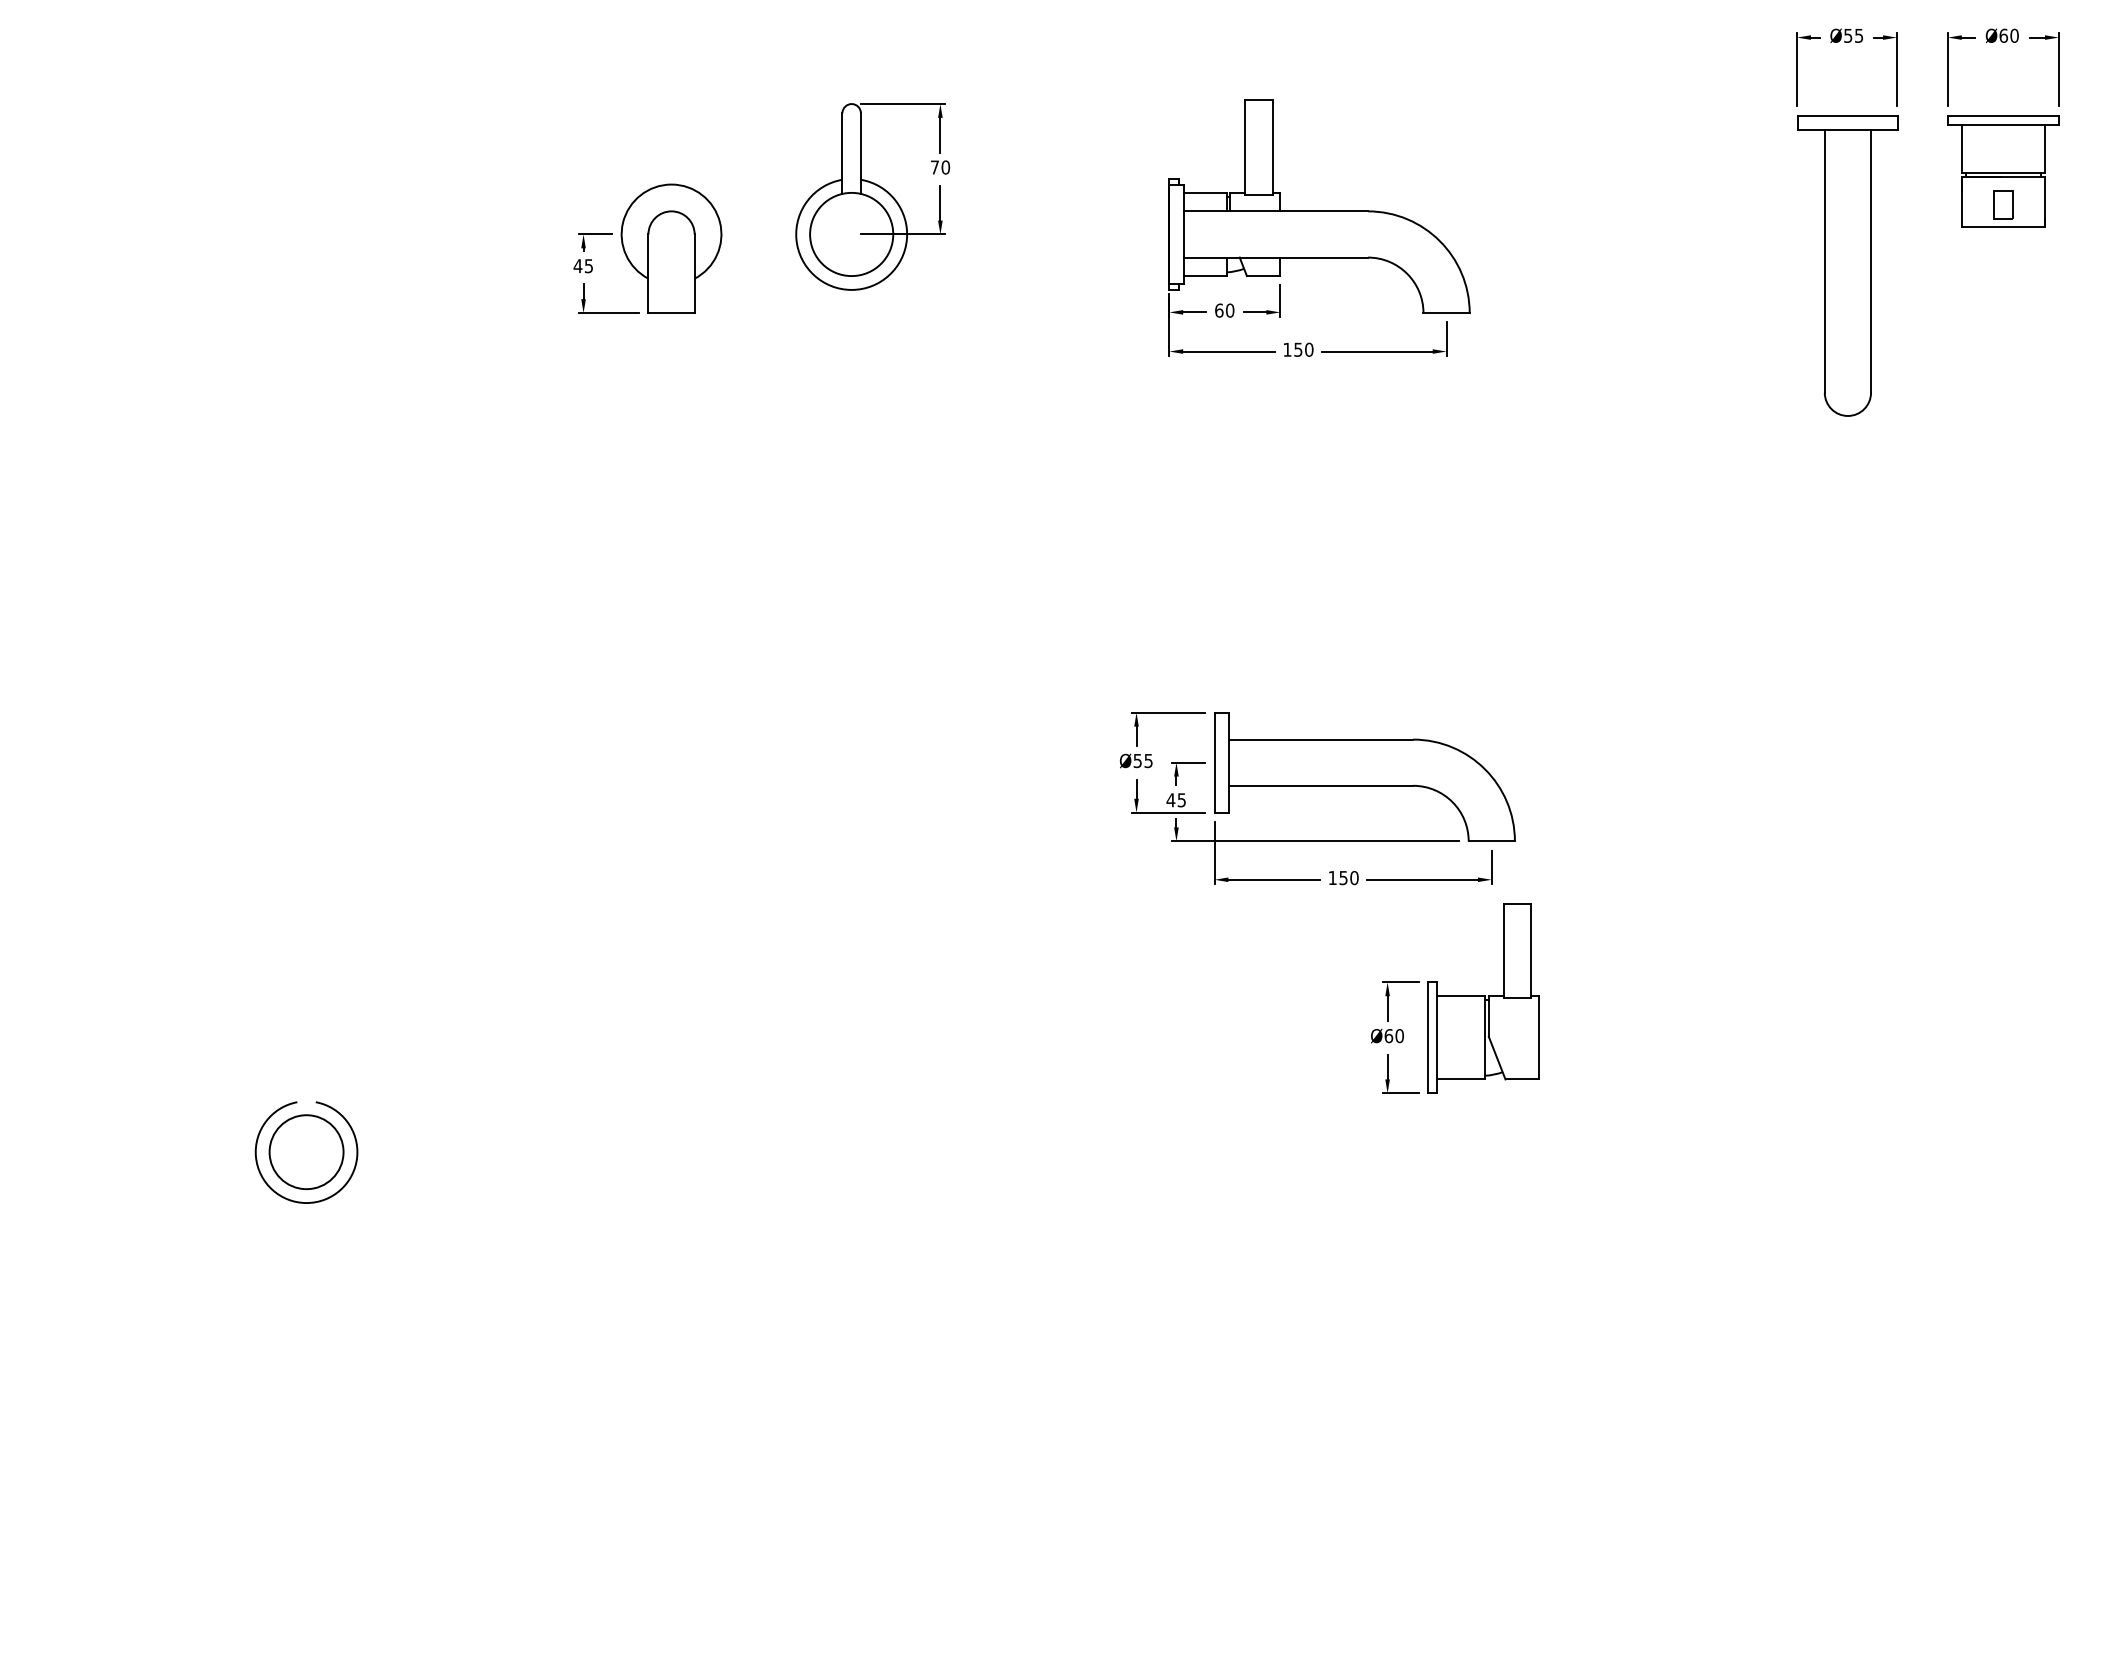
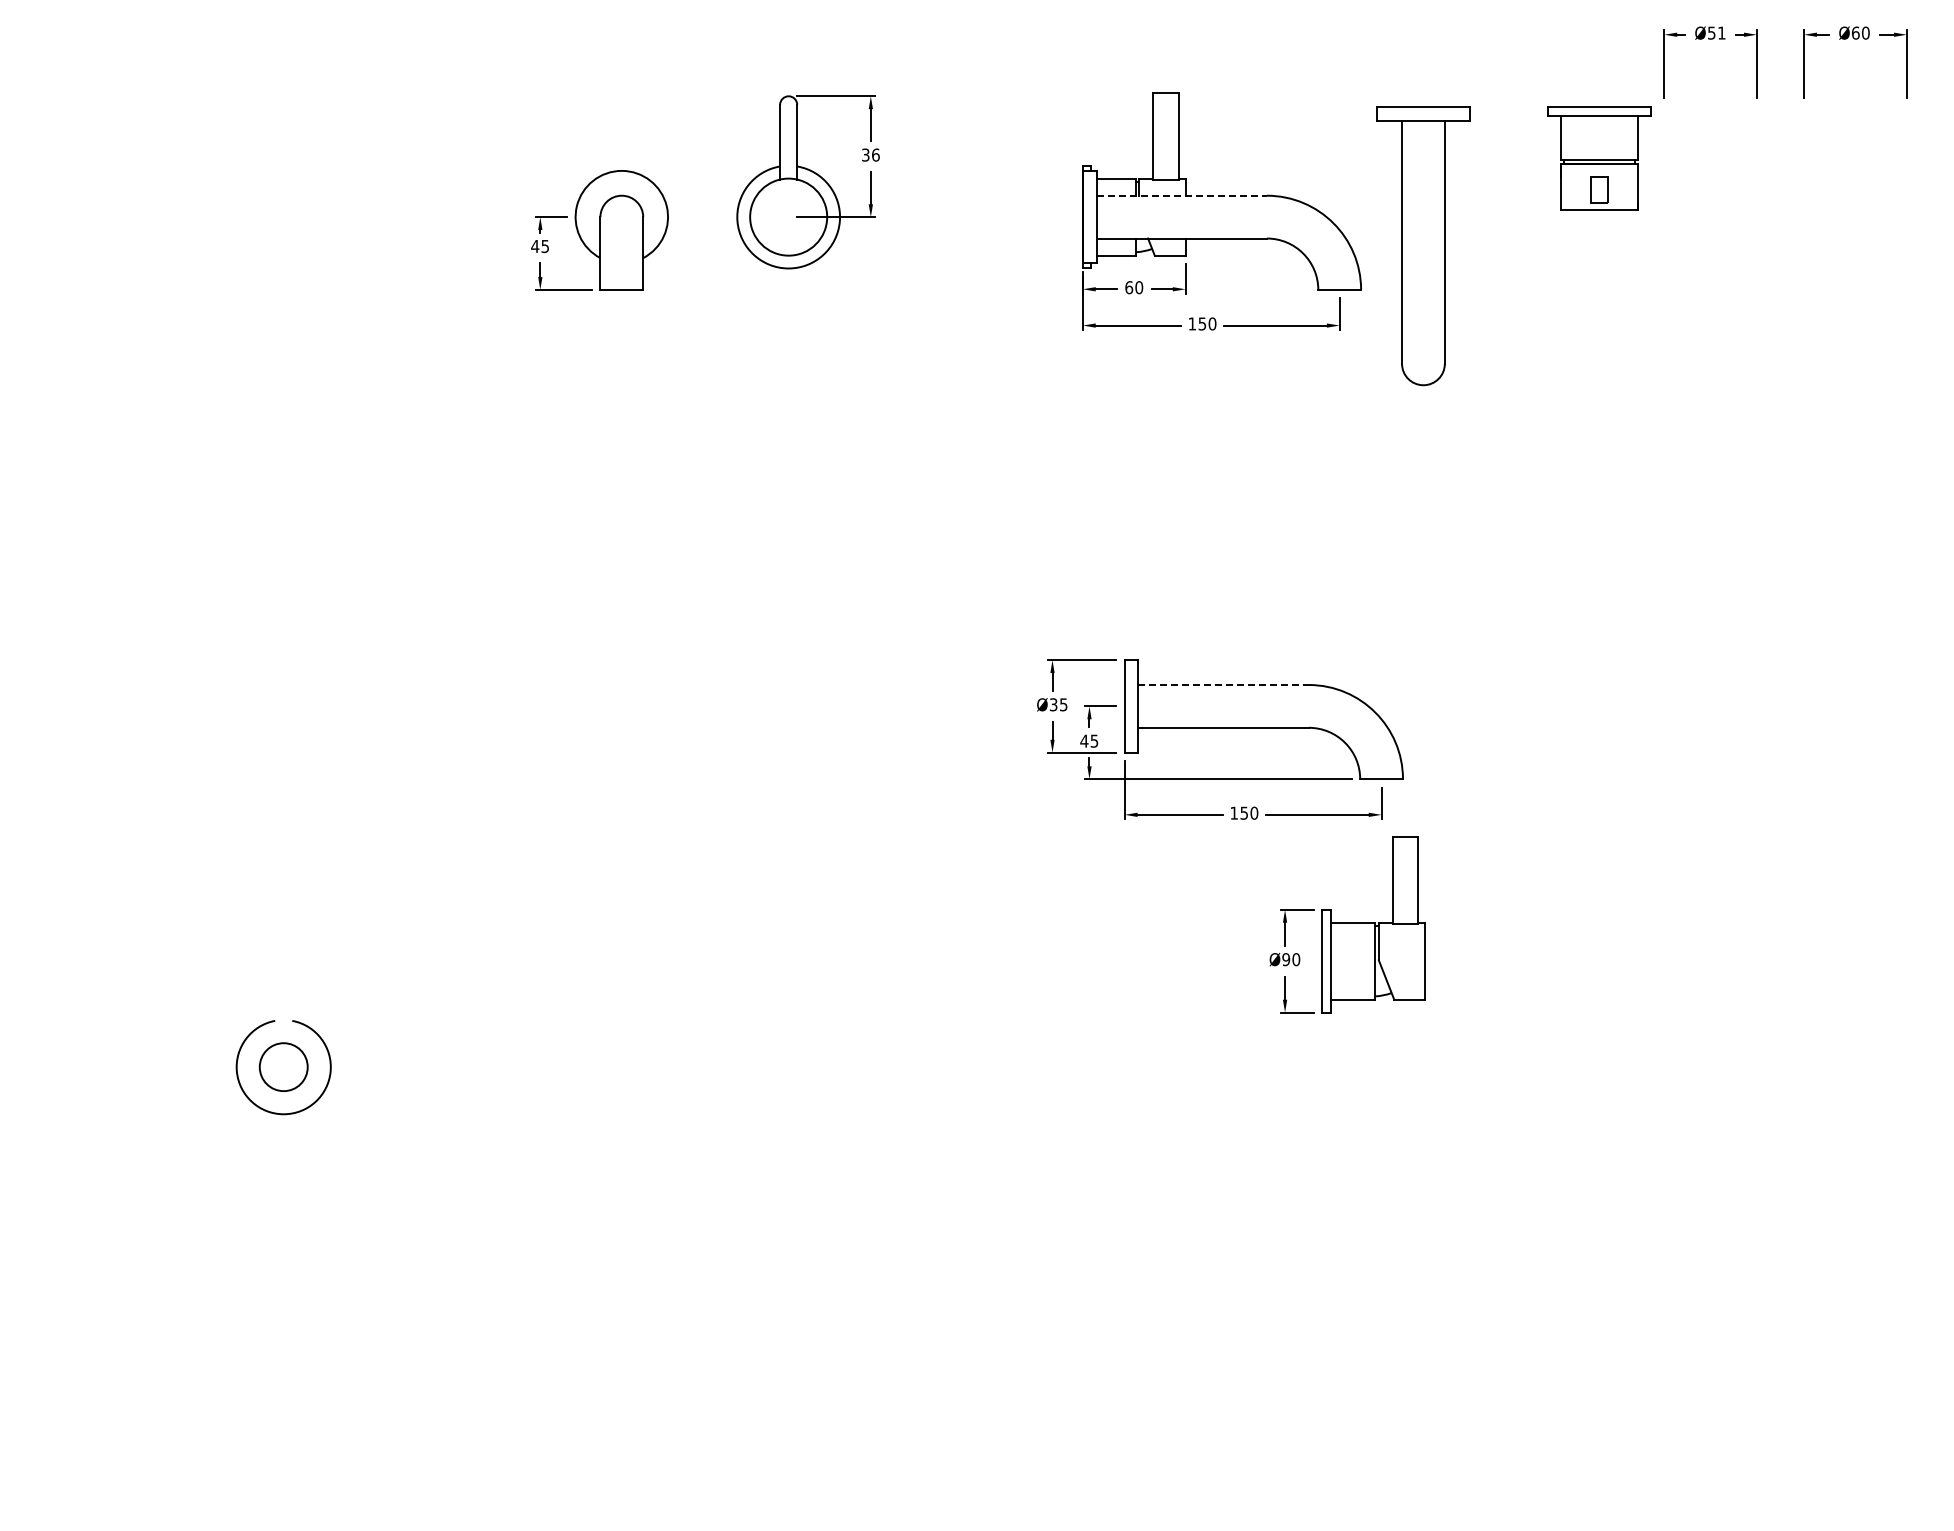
text: (1858, 35) -> (1721, 32), Ø55 -> Ø51
text: (940, 166) -> (870, 154), 70 -> 36
part: (2003, 171) -> (1599, 158), moved
line: (1276, 211) -> (1182, 195), solid -> dashed
part: (1847, 266) -> (1423, 246), moved
line: (1322, 740) -> (1224, 685), solid -> dashed
text: (1137, 760) -> (1053, 704), Ø55 -> Ø35
text: (1389, 1035) -> (1286, 959), Ø60 -> Ø90
circle: (306, 1151) -> (283, 1066), size x0.7

